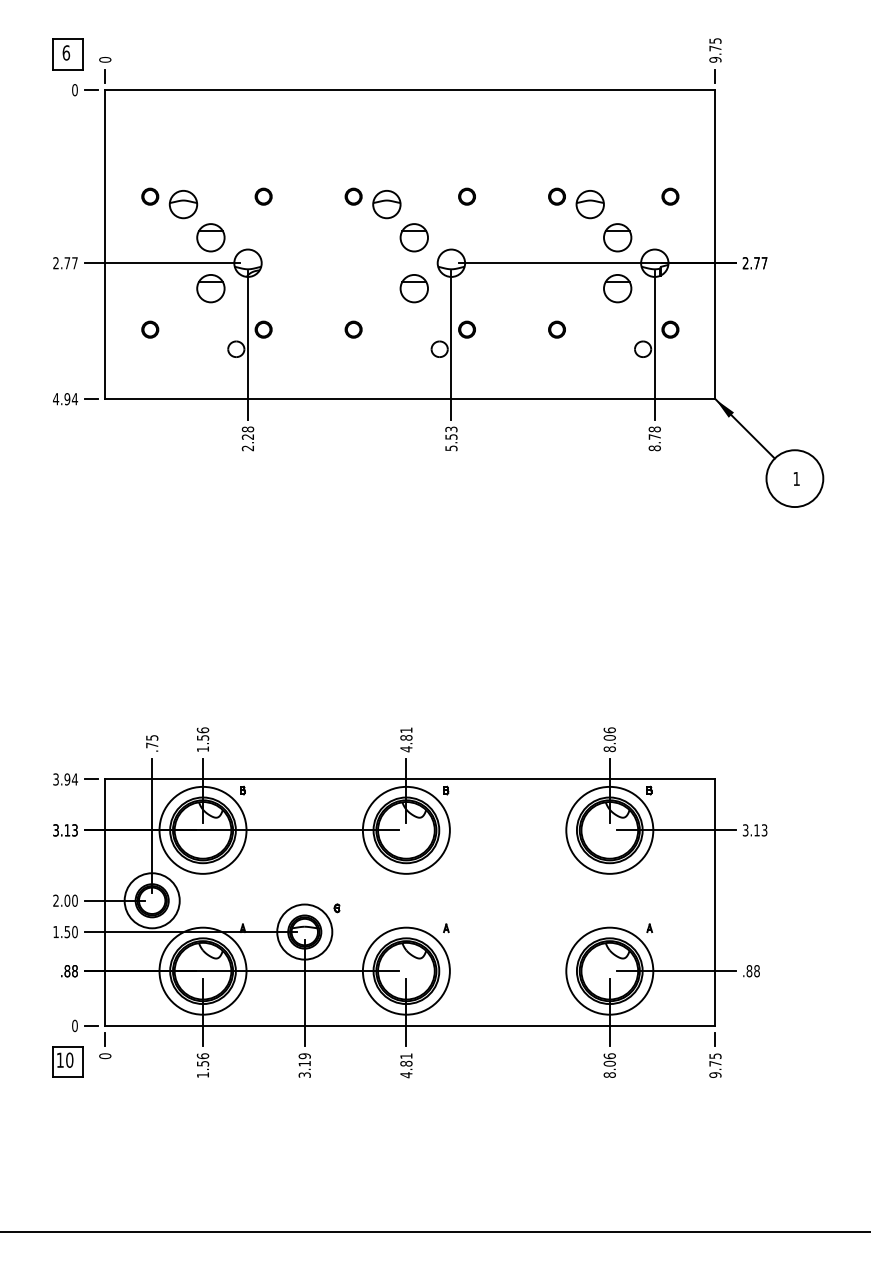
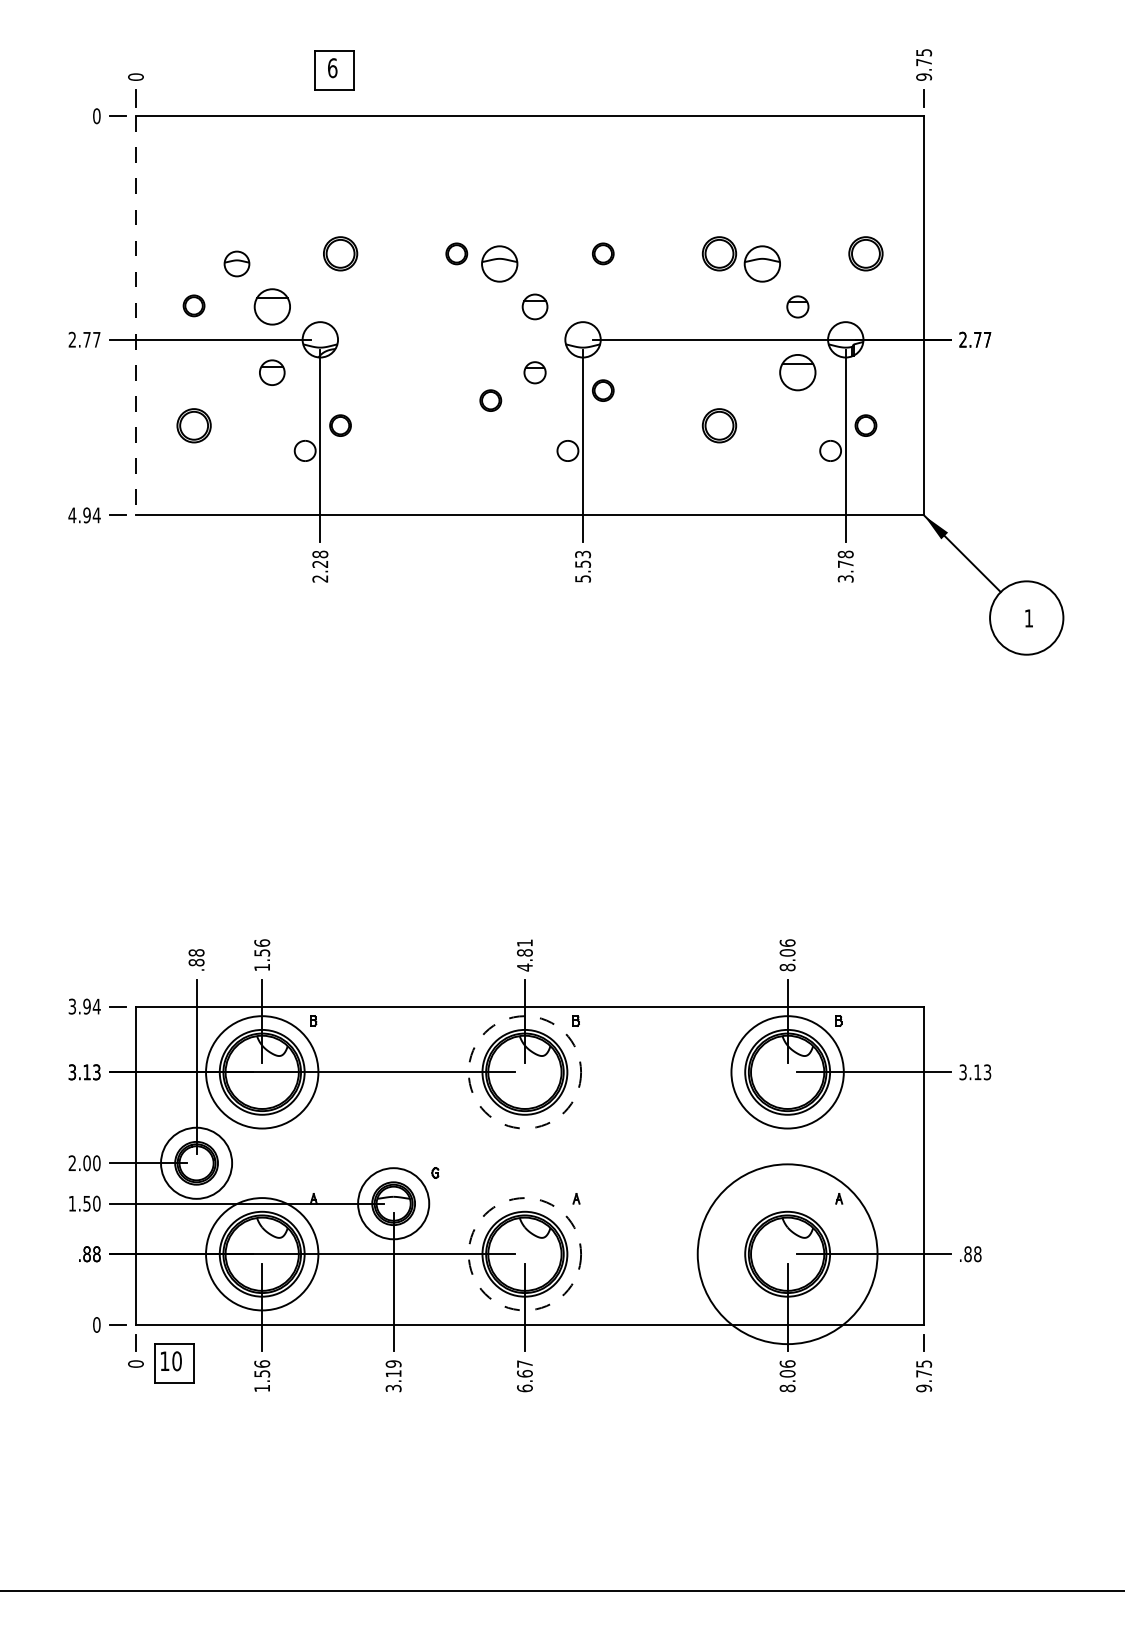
part: (67, 54) -> (334, 70), moved
part: (149, 196) -> (193, 305), moved
part: (263, 196) -> (340, 253), size x1.6
part: (557, 196) -> (719, 253), size x1.6
part: (670, 196) -> (865, 253), size x1.6
part: (183, 204) -> (236, 263), size x0.7
part: (413, 237) -> (534, 306), size x0.7
part: (617, 237) -> (797, 306), size x0.6
line: (104, 244) -> (135, 315), solid -> dashed
part: (210, 288) -> (271, 372), size x0.7
part: (413, 288) -> (534, 372), size x0.6
part: (149, 329) -> (193, 425), size x1.6
part: (353, 329) -> (490, 400), moved
part: (467, 329) -> (603, 390), moved
circle: (557, 329) -> (719, 425), size x1.6
text: (654, 448) -> (845, 578), 8.78 -> 3.78
text: (152, 741) -> (196, 957), .75 -> .88
circle: (406, 830) -> (524, 1072), solid -> dashed
circle: (406, 971) -> (524, 1254), solid -> dashed
circle: (609, 971) -> (787, 1254), size x1.6
part: (67, 1061) -> (174, 1363), moved
text: (406, 1065) -> (524, 1376), 4.81 -> 6.67

